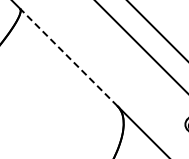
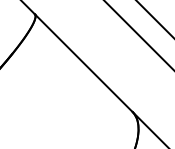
line: (68, 57) -> (83, 63), dashed -> solid

